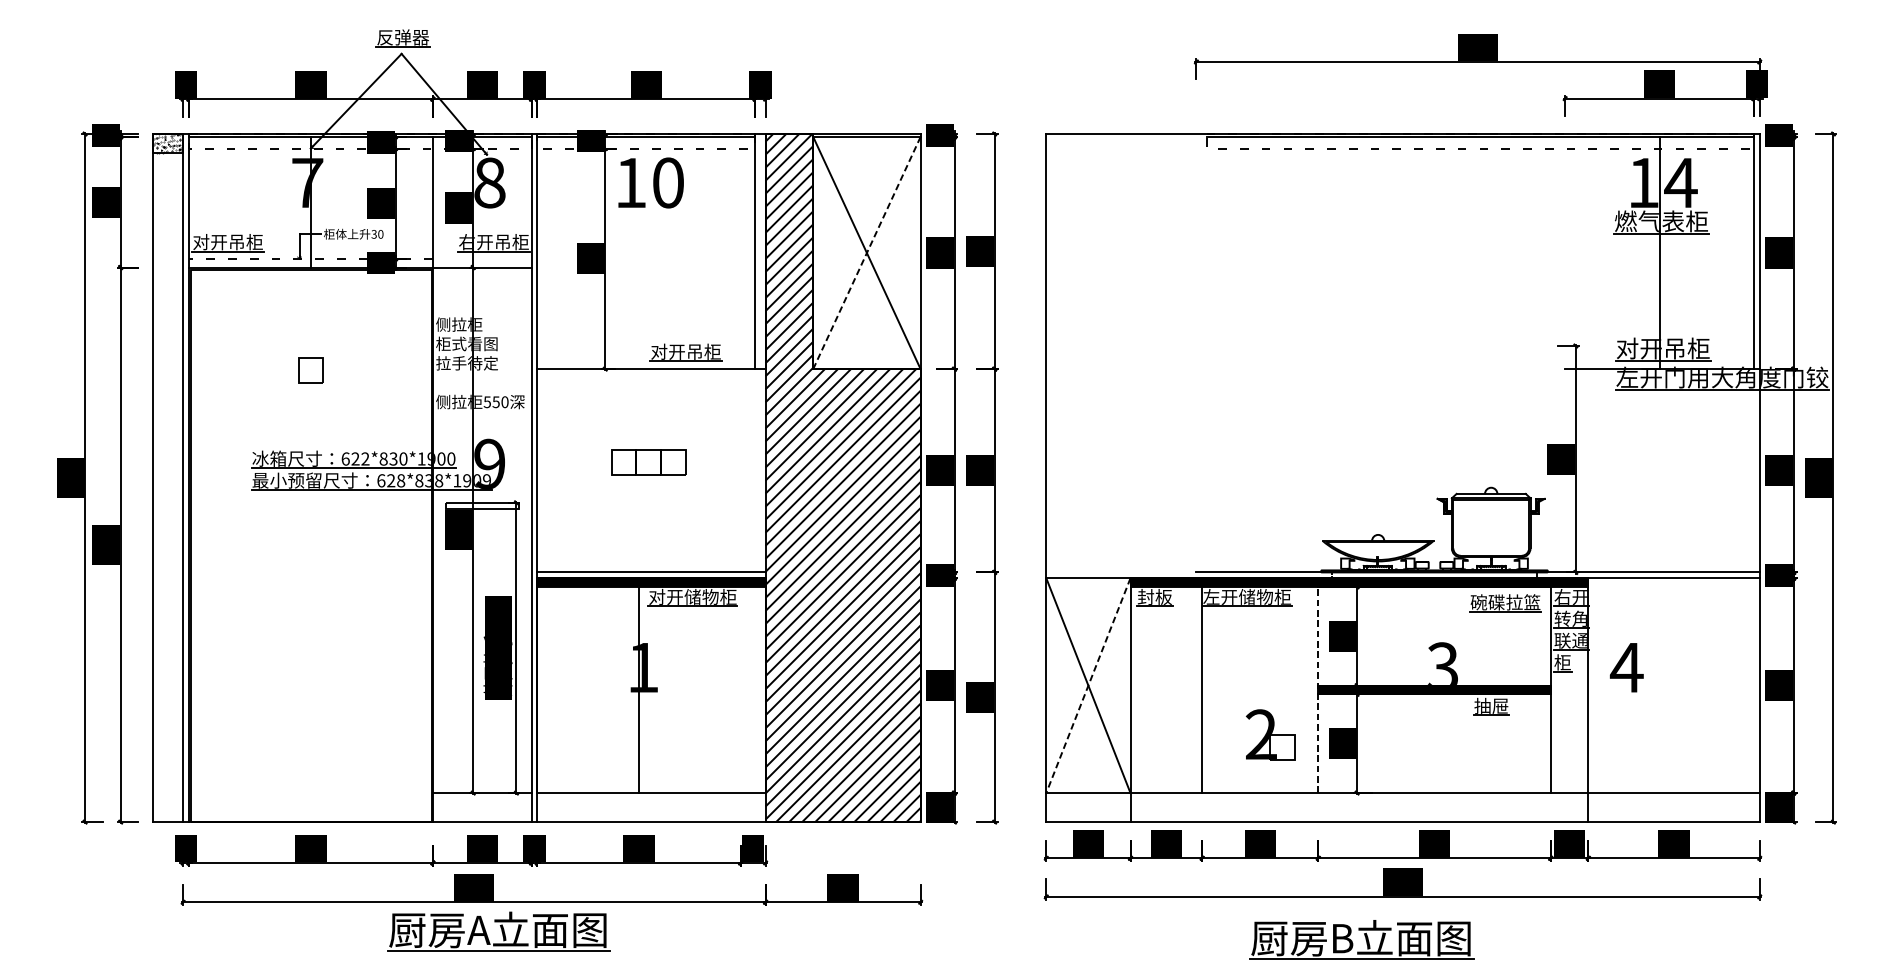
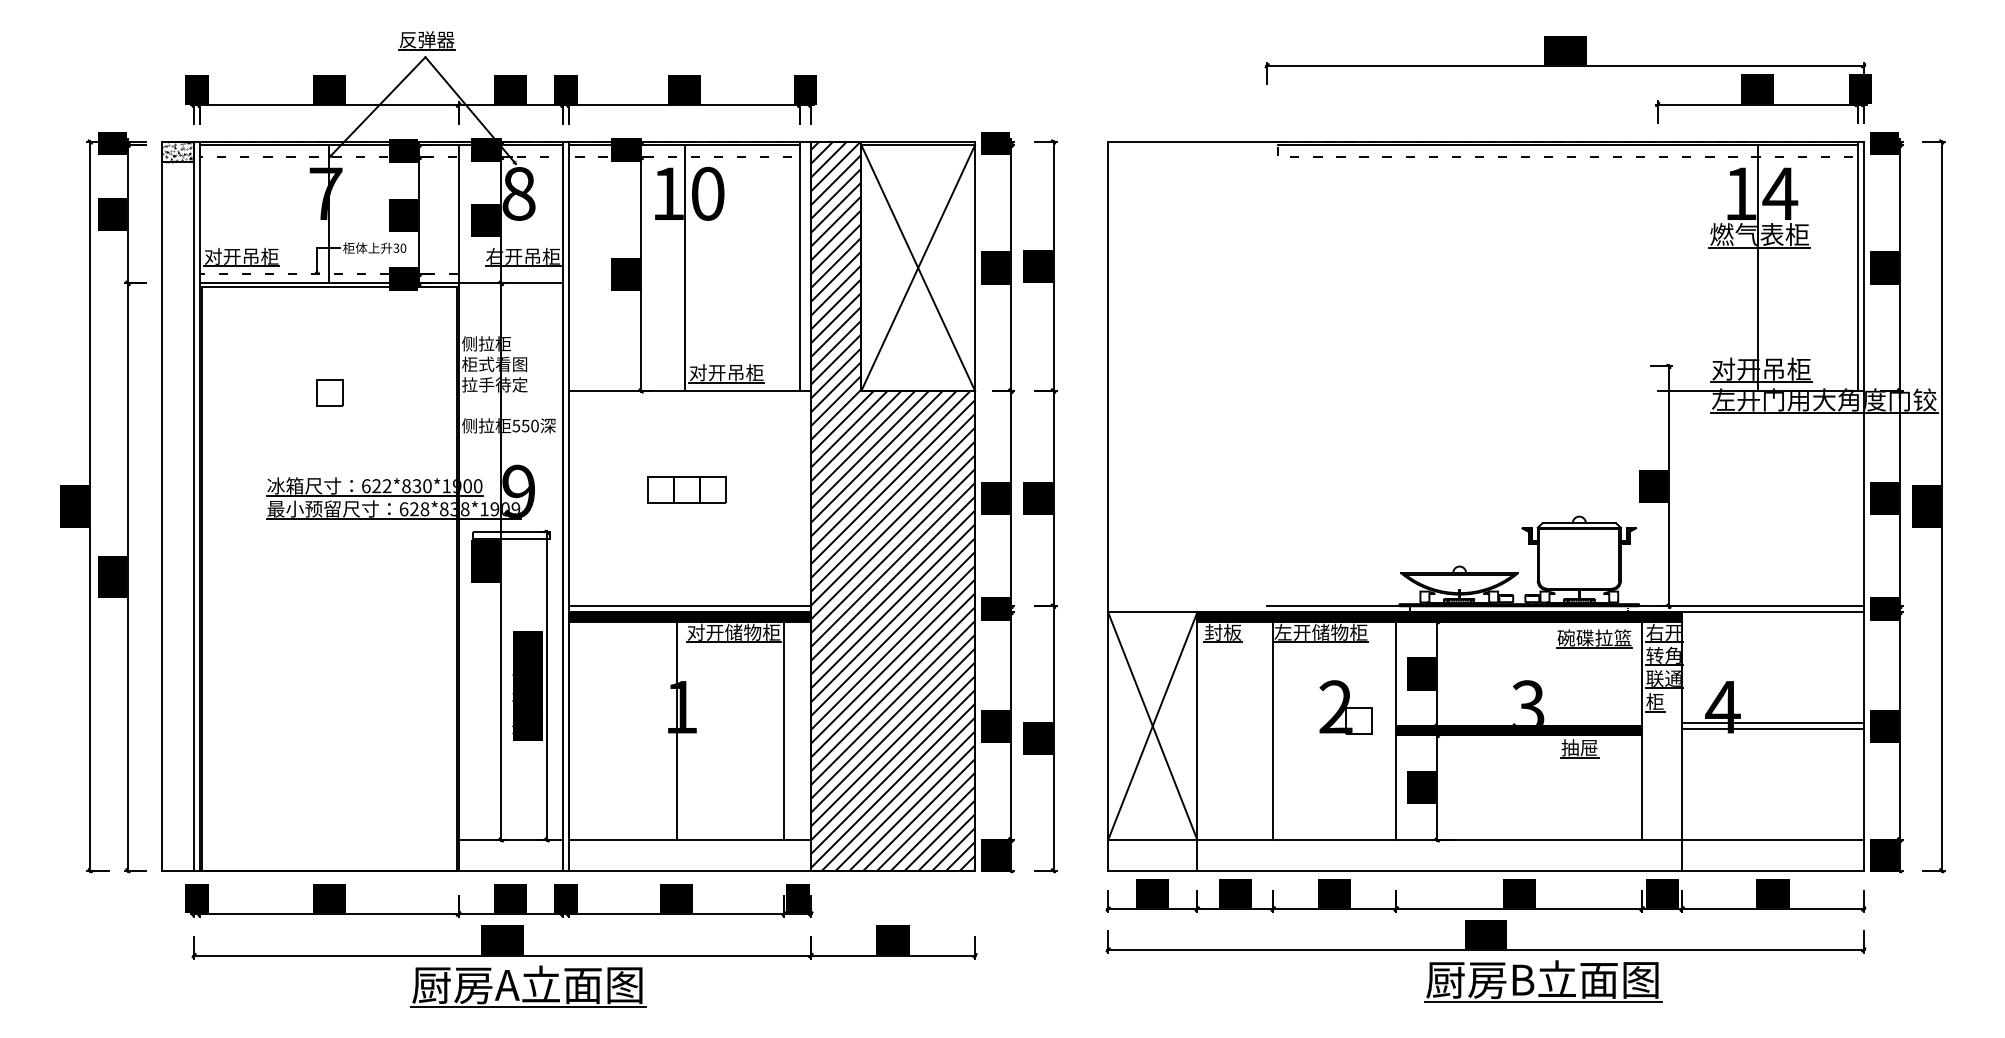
line: (646, 253) -> (684, 268), added
line: (867, 253) -> (918, 268), dashed -> solid
line: (1673, 683) -> (1772, 723), added
line: (740, 684) -> (784, 725), added
line: (1088, 685) -> (1152, 726), dashed -> solid
line: (1673, 687) -> (1772, 728), added
line: (1318, 689) -> (1396, 730), dashed -> solid
part: (1270, 735) -> (1345, 707), moved
part: (1361, 939) -> (1543, 981), moved

